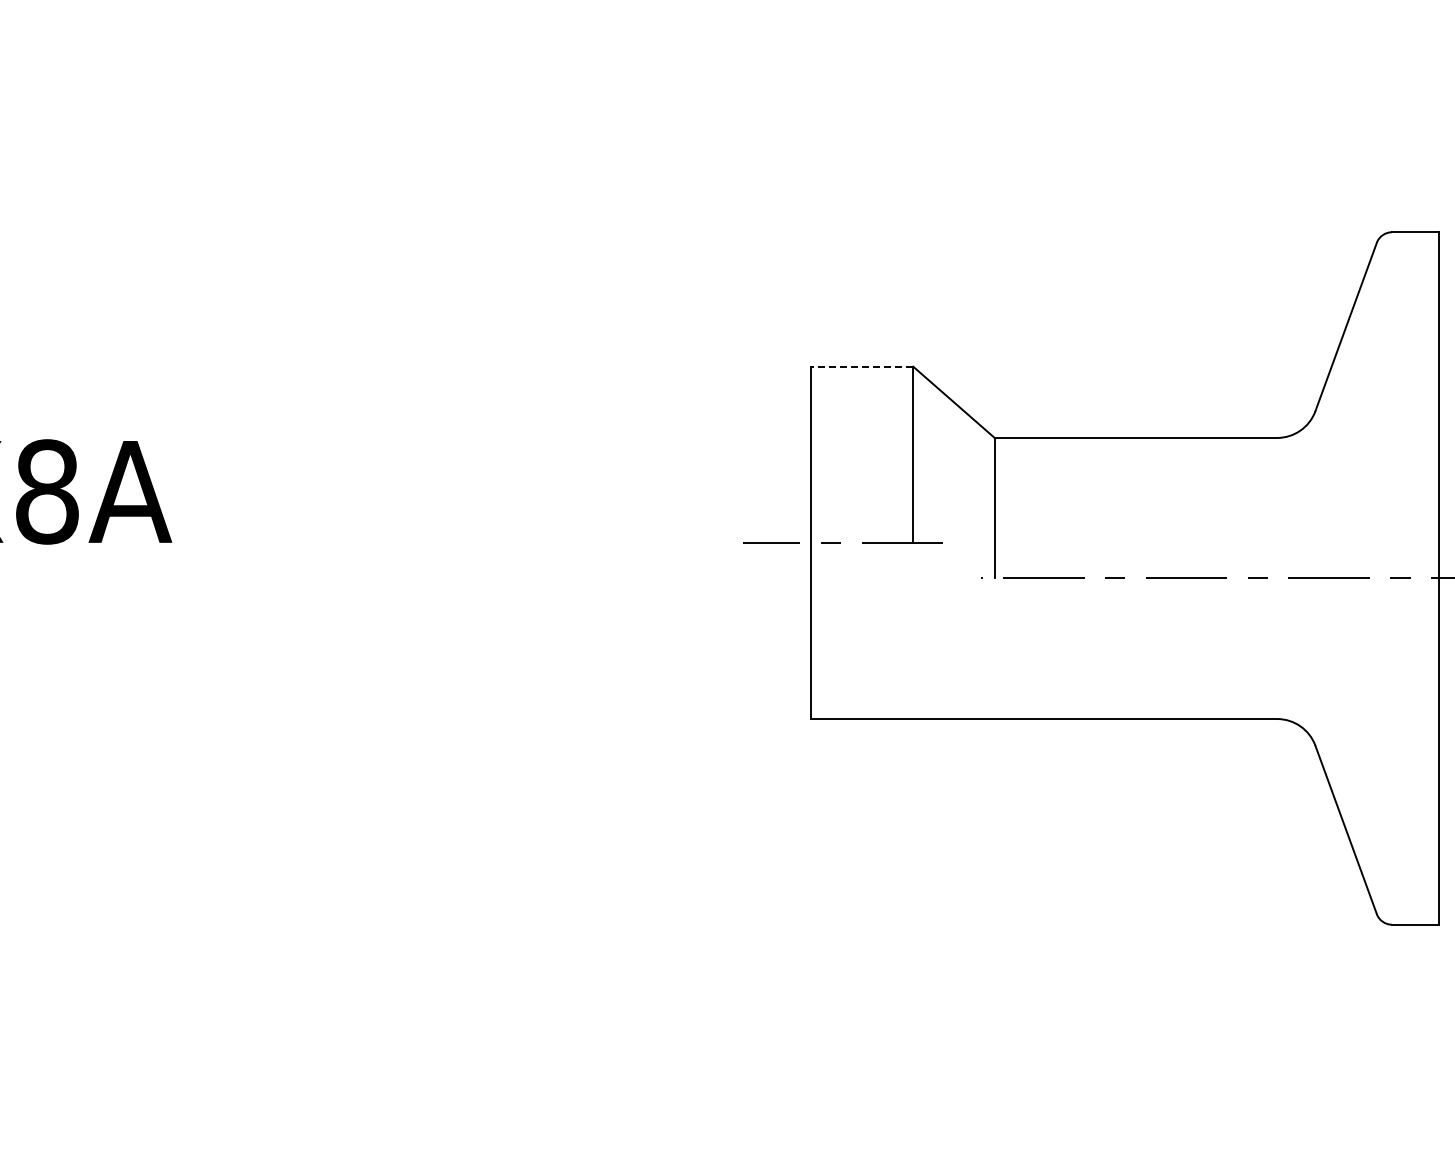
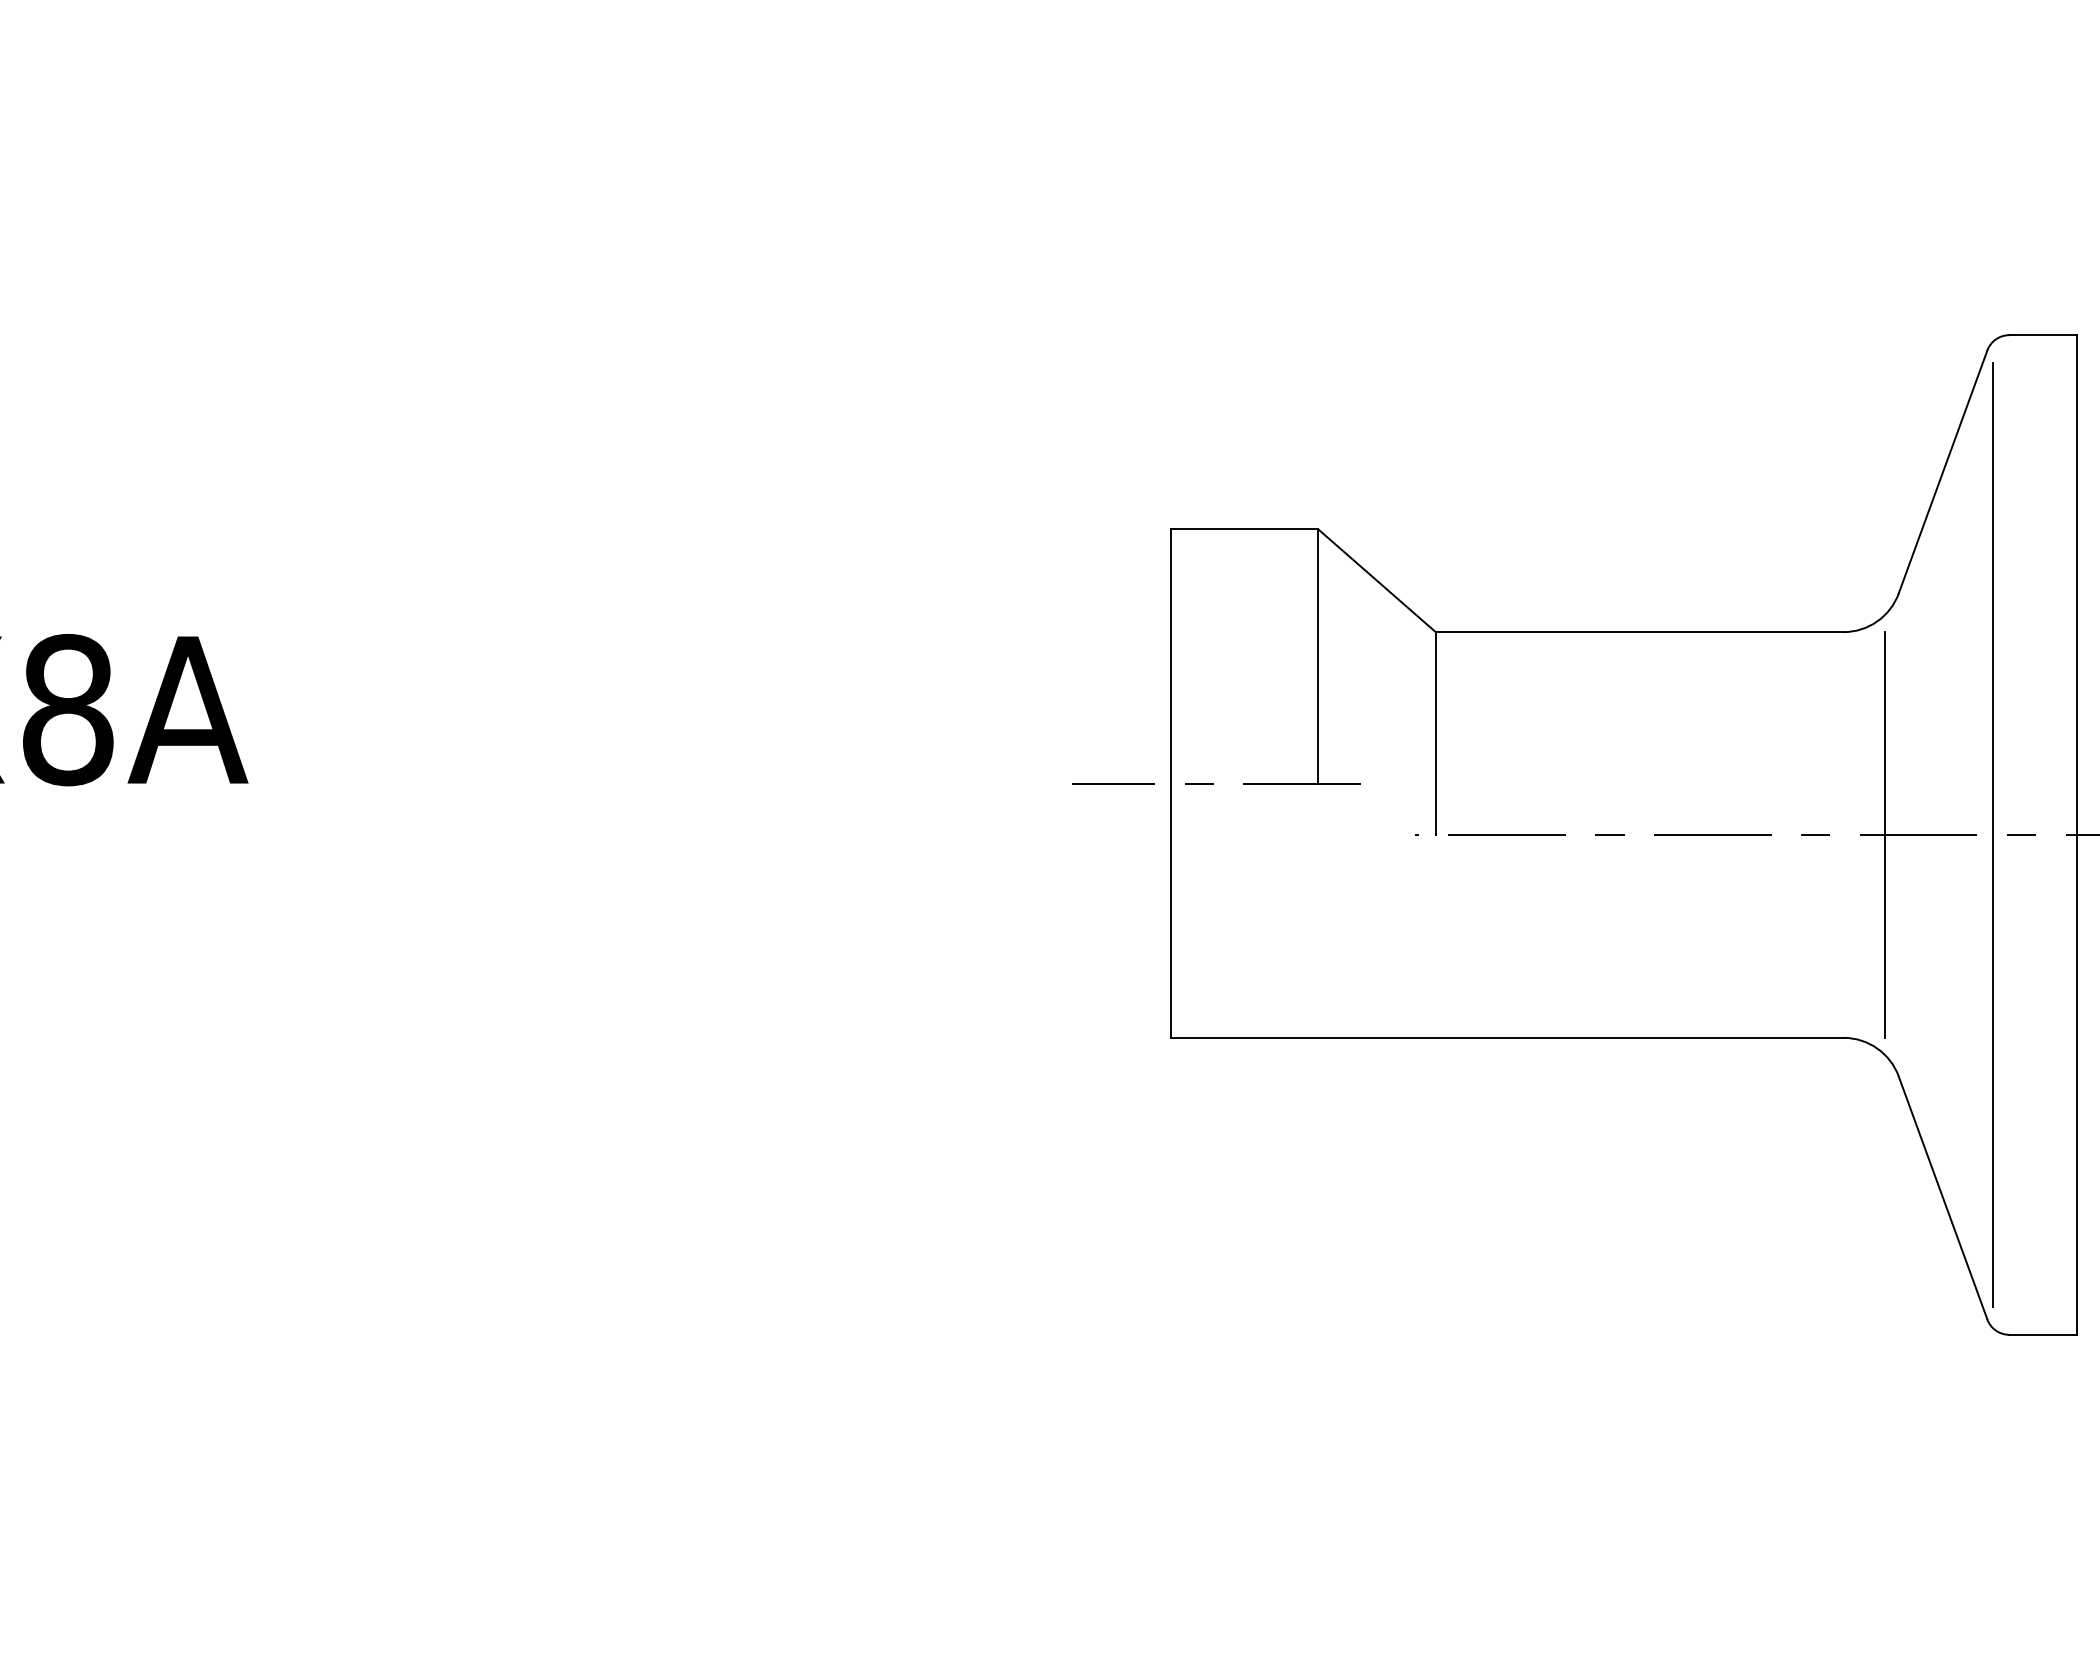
line: (862, 366) -> (1244, 528), dashed -> solid
line: (1305, 578) -> (1884, 835), added
line: (1380, 578) -> (1992, 835), added

